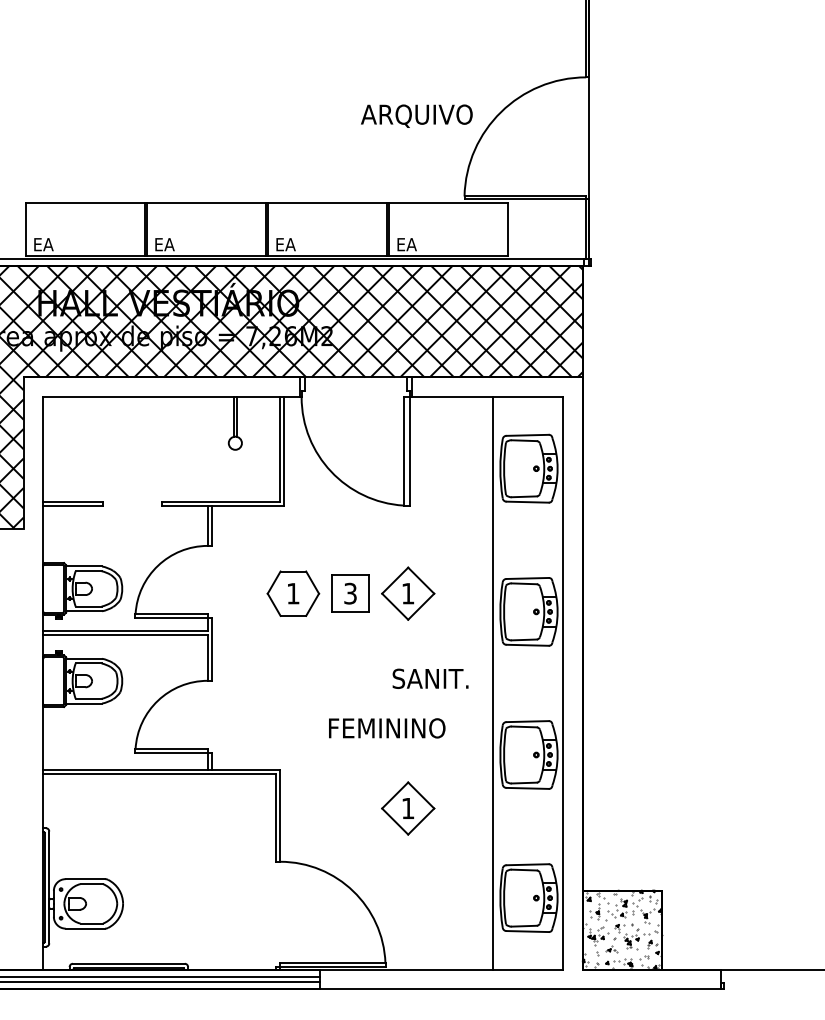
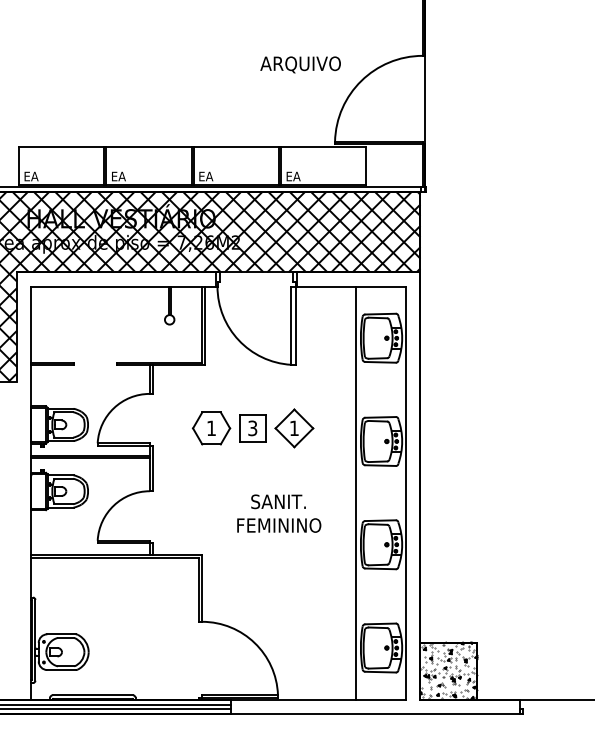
text: (416, 115) -> (300, 64), moved
text: (430, 678) -> (278, 501), moved
part: (408, 808) -> (294, 583), removed

